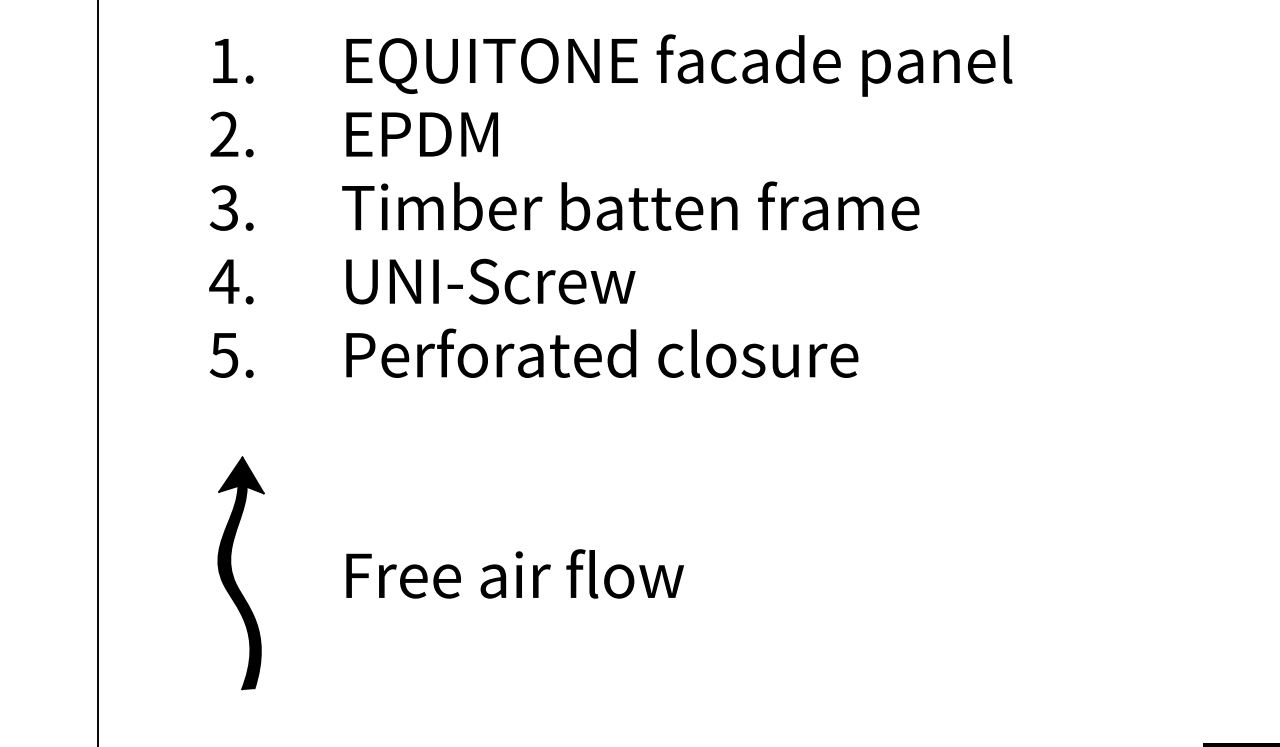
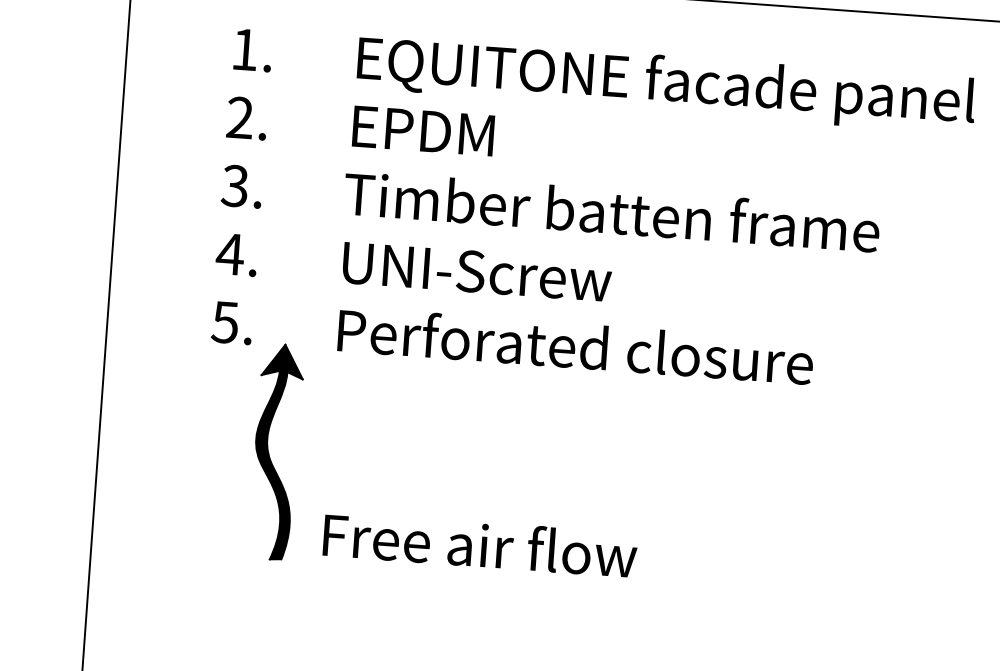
part: (233, 574) -> (269, 452), moved

